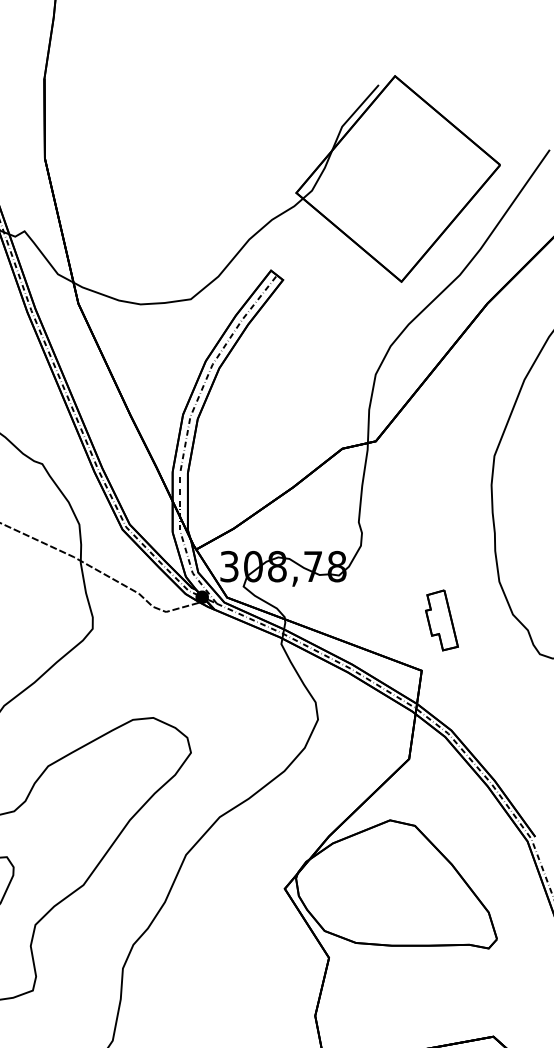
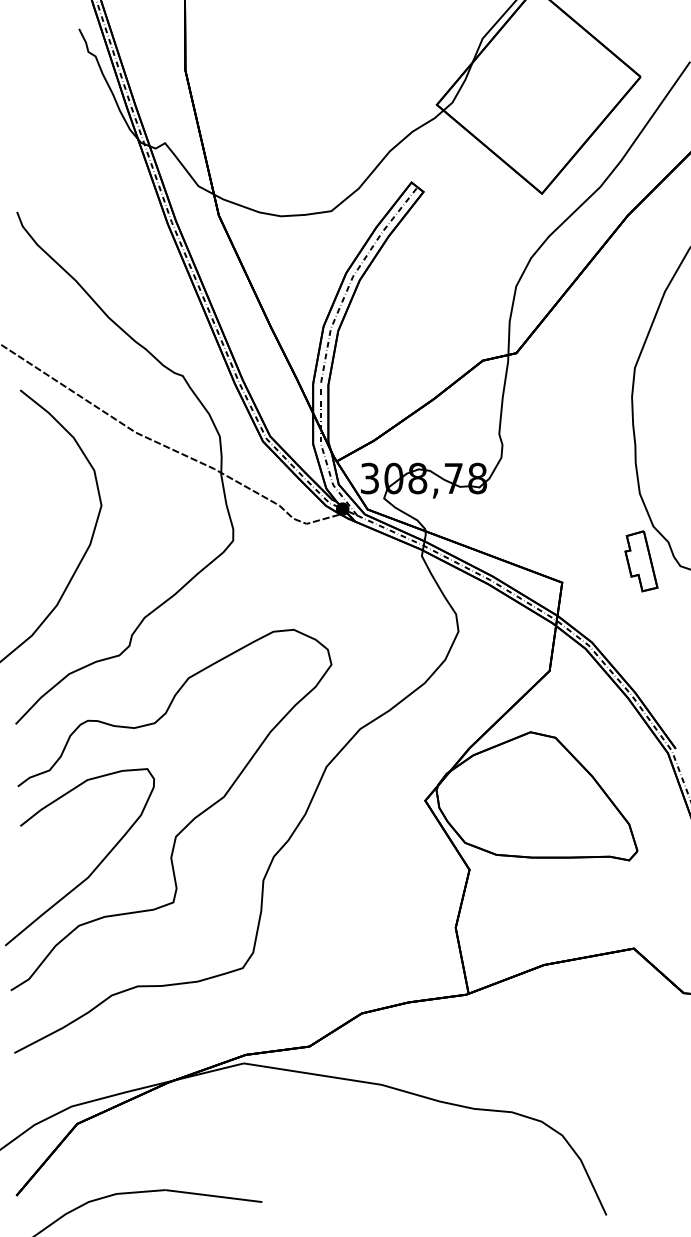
part: (442, 620) -> (641, 561), moved

